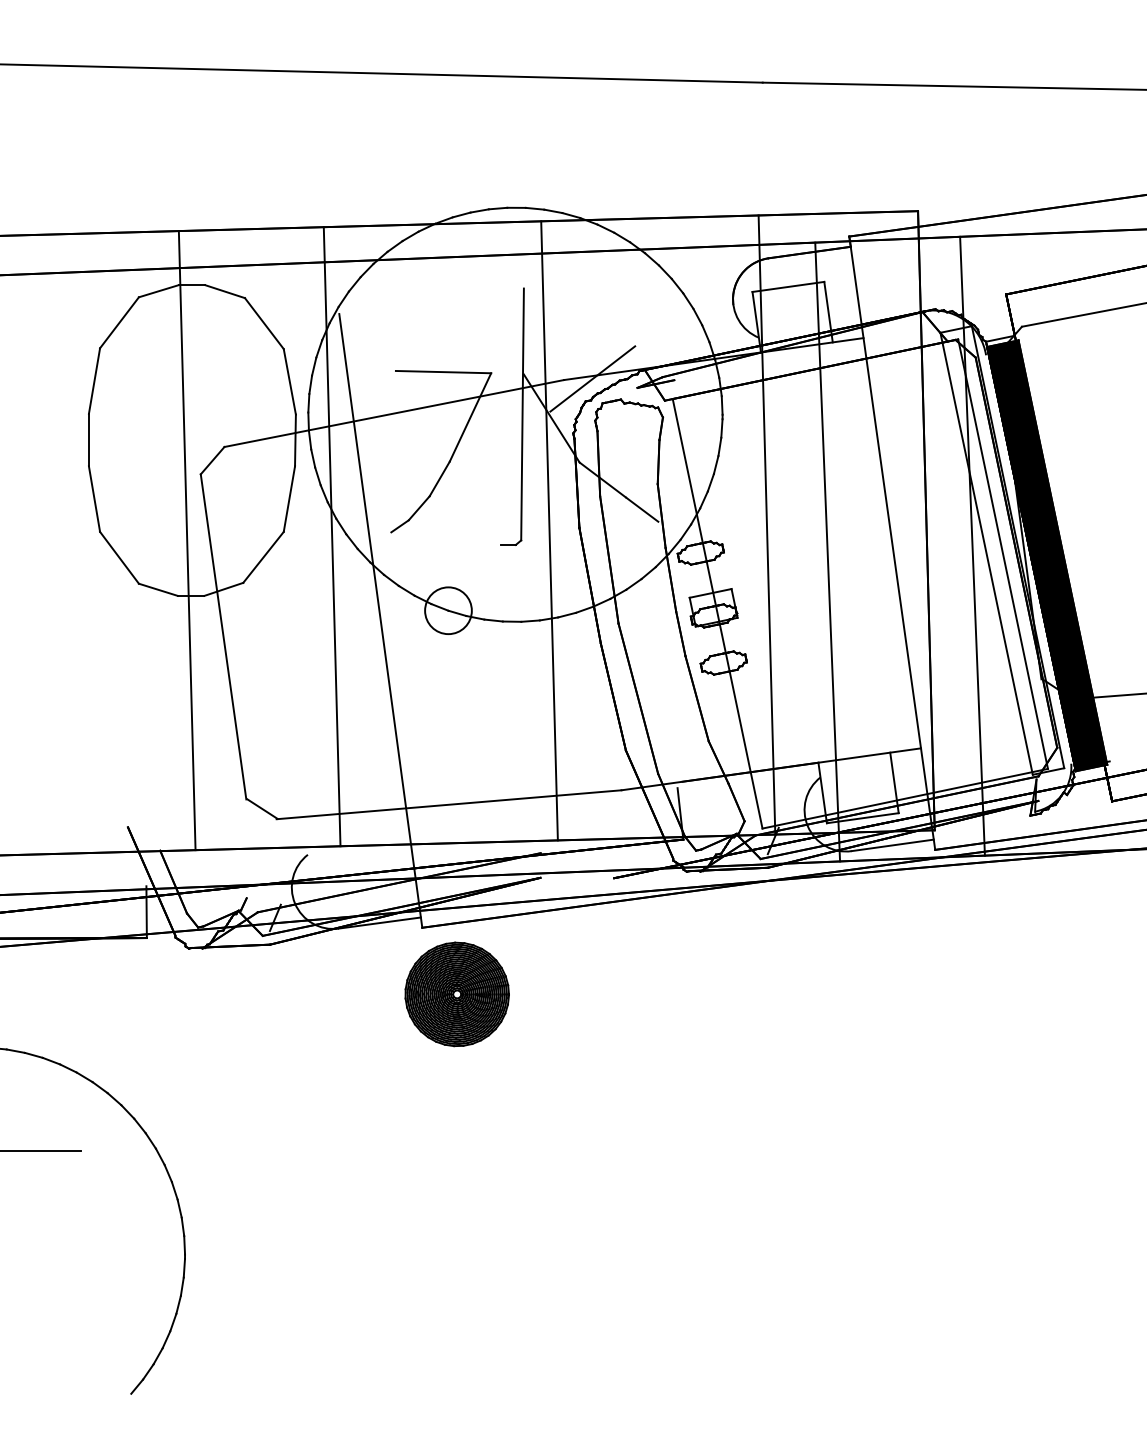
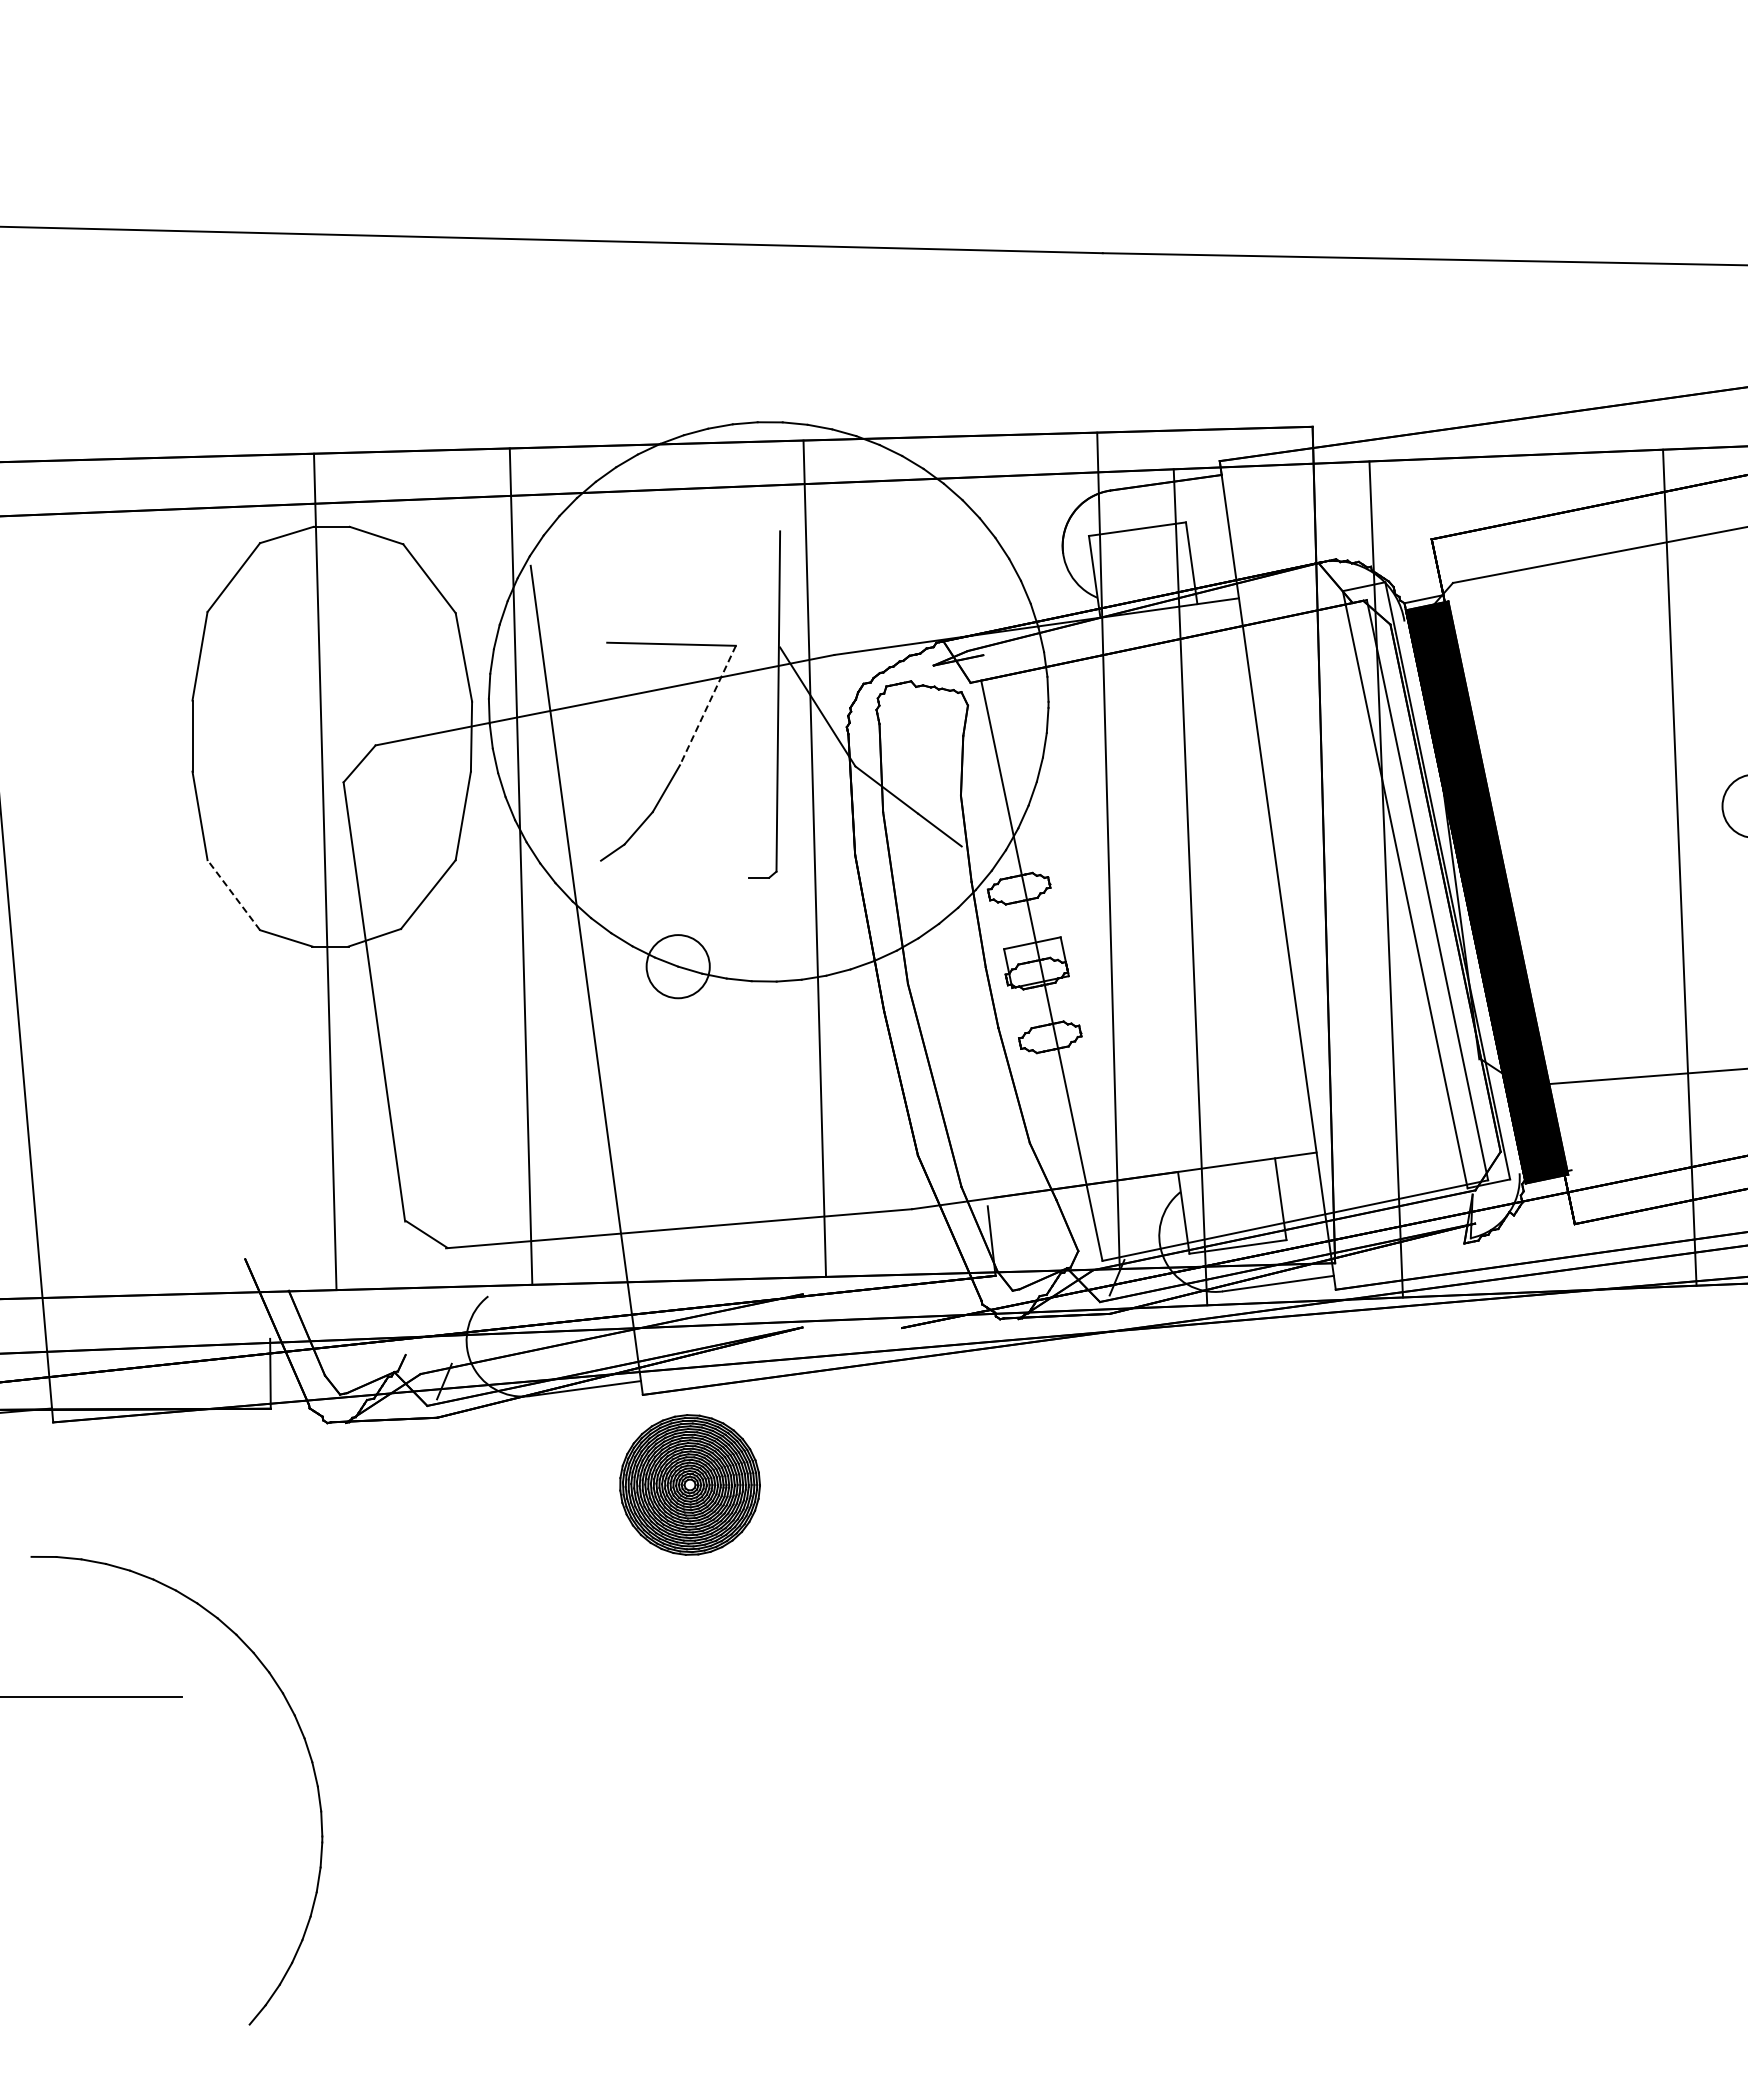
line: (592, 378) -> (872, 653), removed
line: (470, 417) -> (707, 705), solid -> dashed
line: (119, 558) -> (233, 895), solid -> dashed

